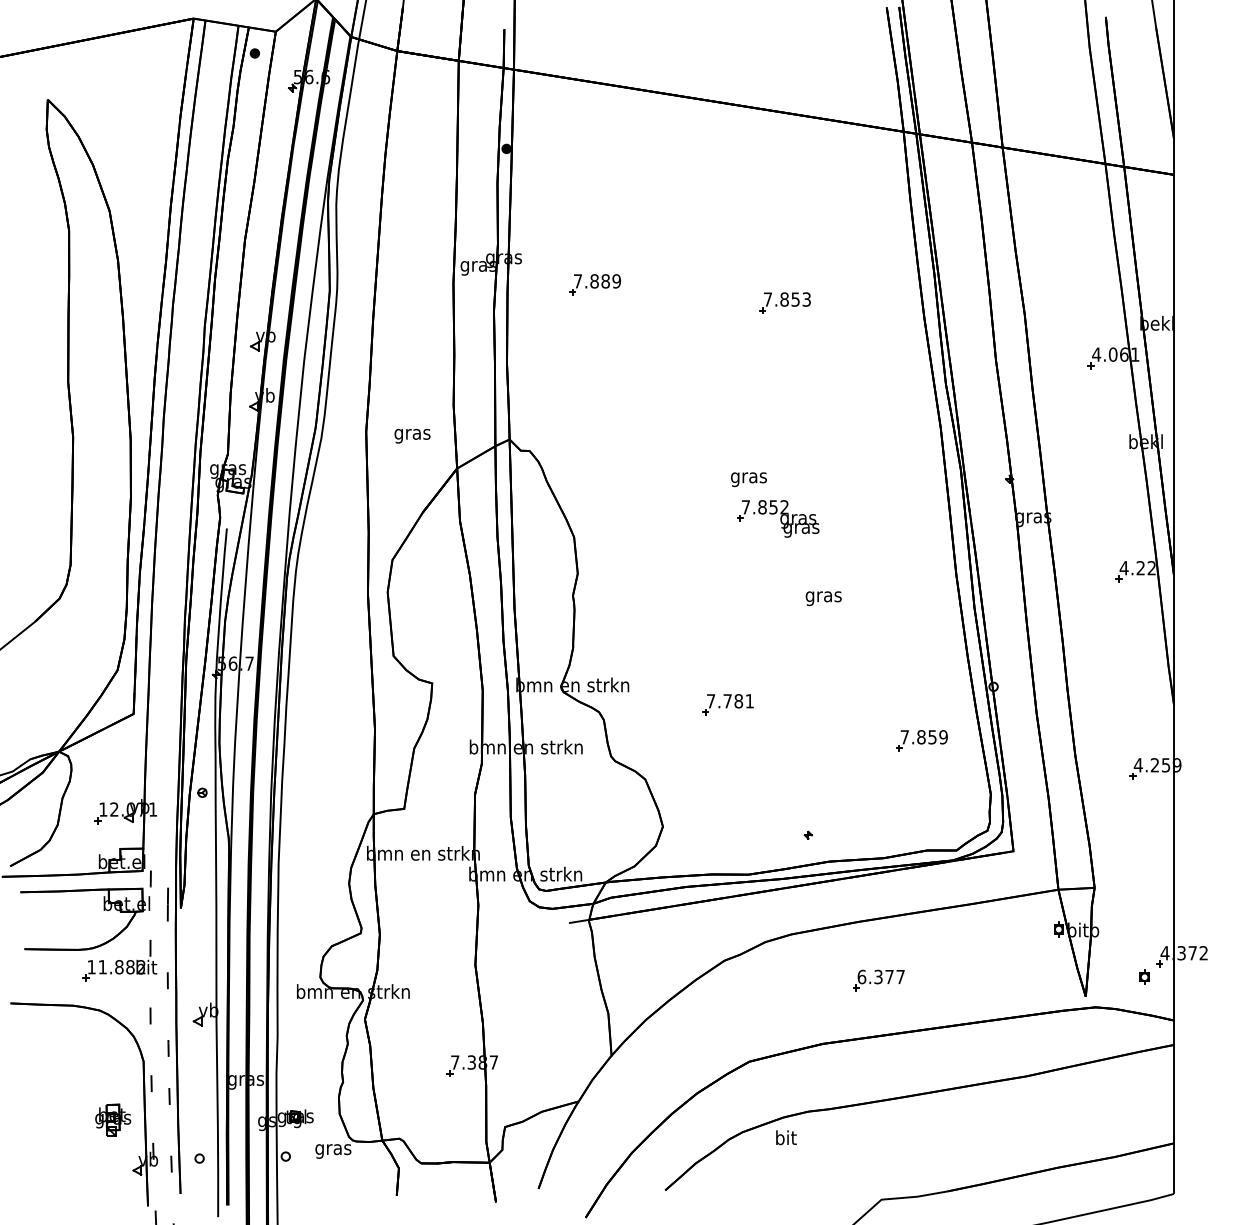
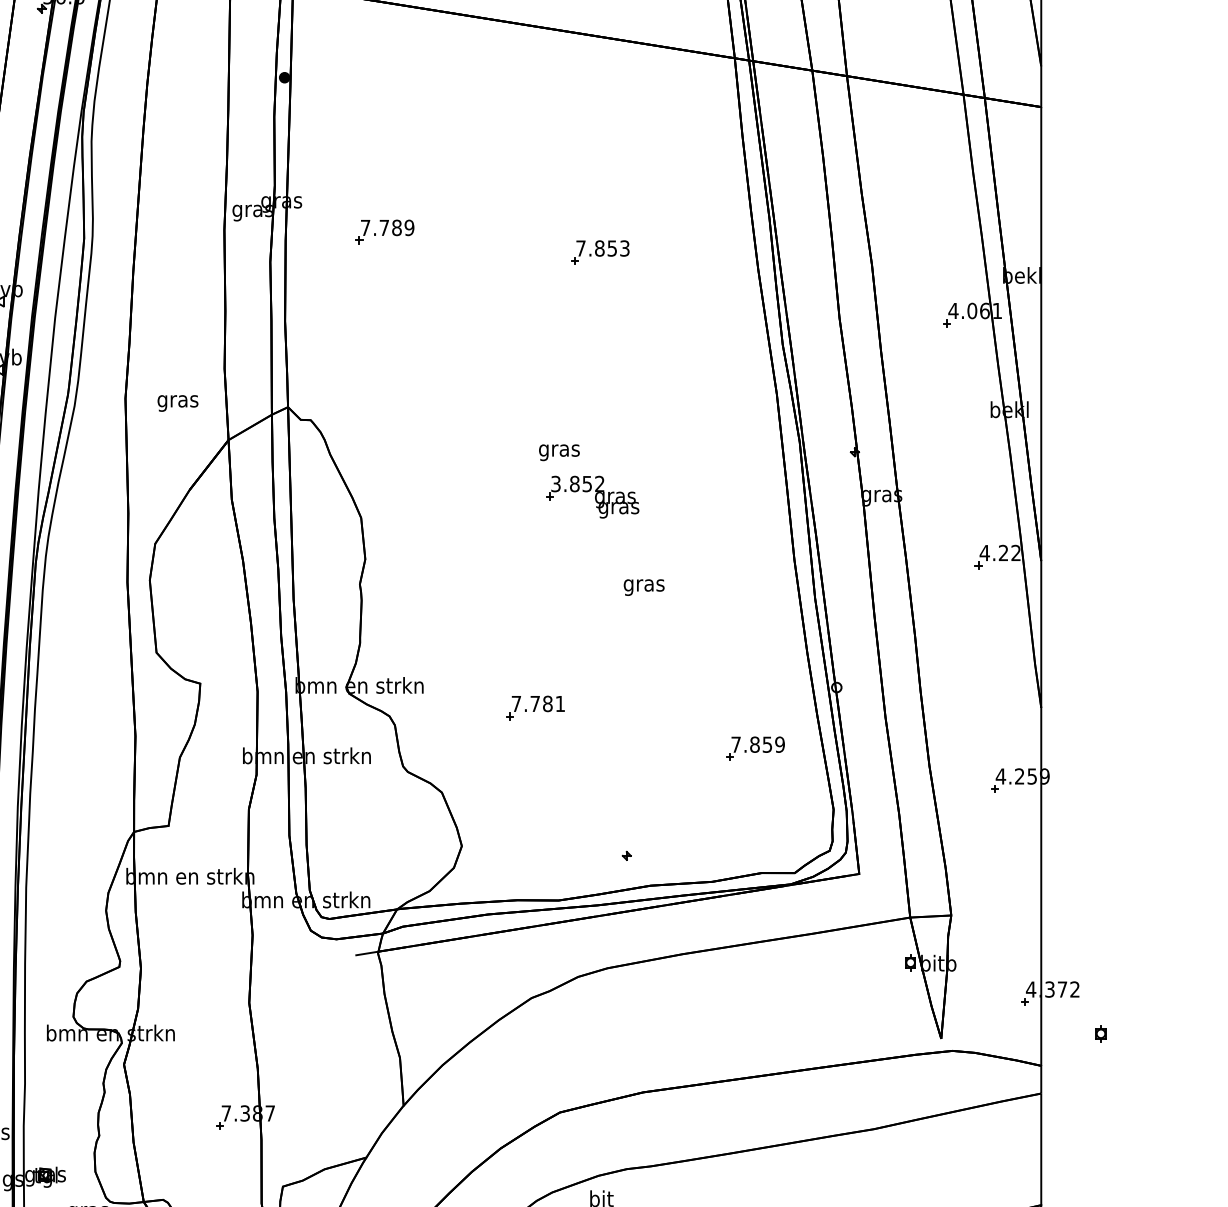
text: (594, 281) -> (384, 228), 7.889 -> 7.789
text: (745, 507) -> (555, 484), 7.852 -> 3.852
part: (1144, 976) -> (1100, 1032), moved
part: (878, 980) -> (706, 1020), removed

